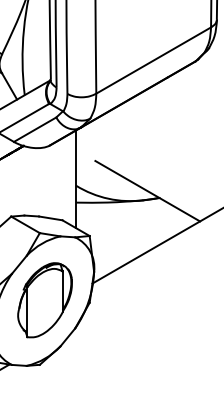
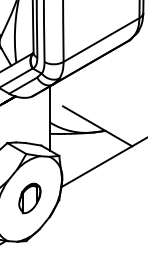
part: (44, 300) -> (29, 198), size x0.6

